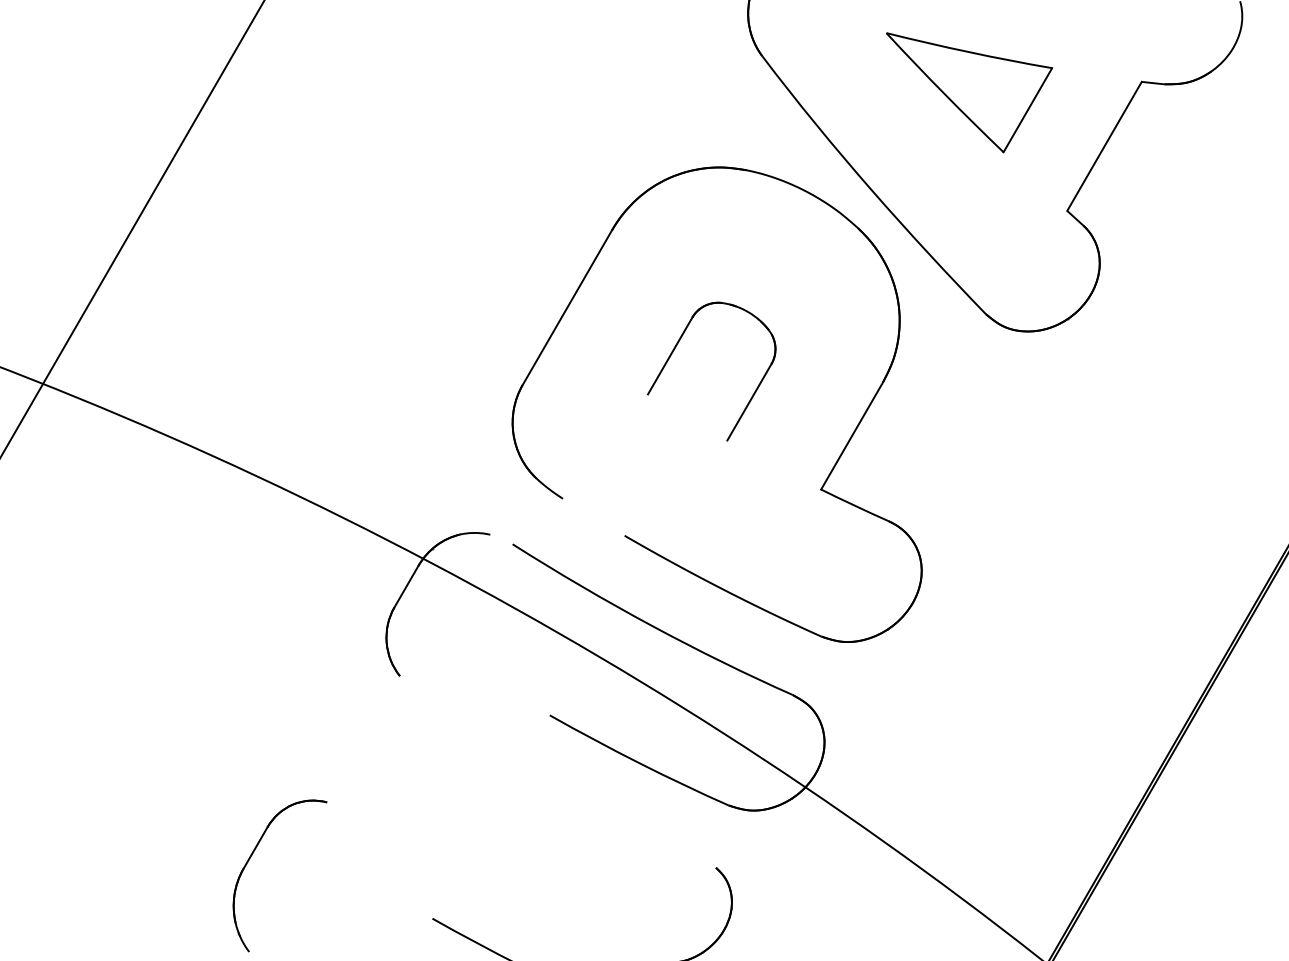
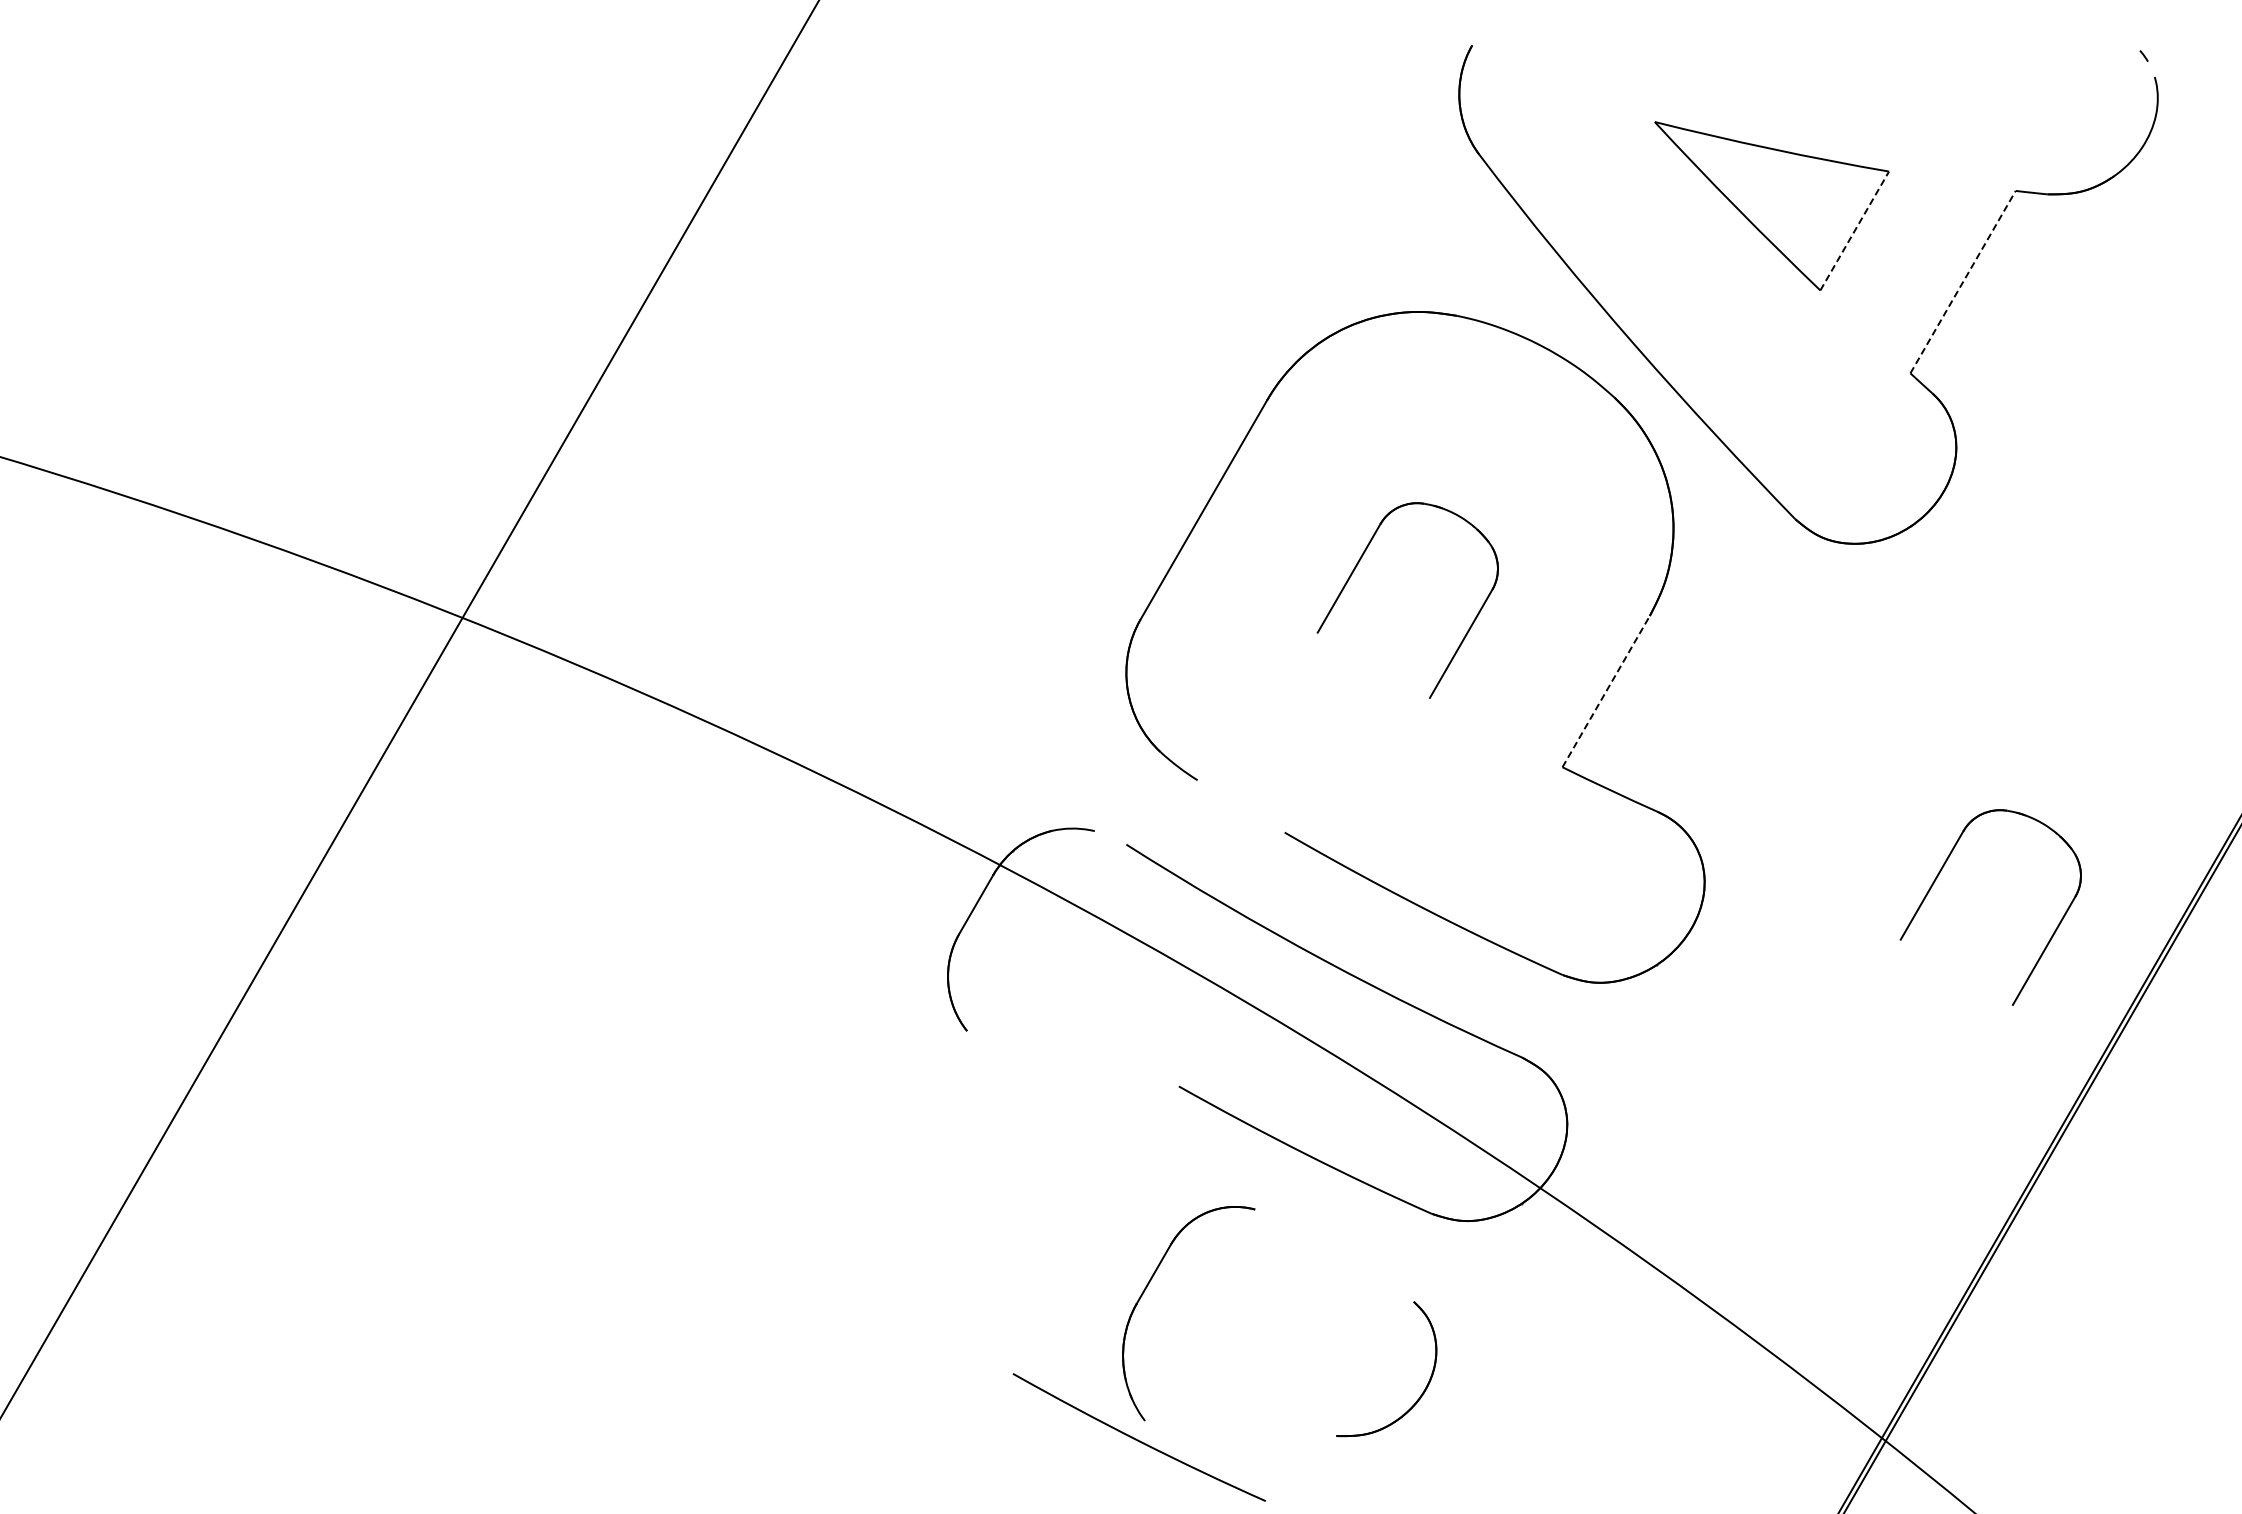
line: (1027, 110) -> (1854, 231), solid -> dashed
line: (1104, 145) -> (1963, 281), solid -> dashed
line: (852, 435) -> (1606, 691), solid -> dashed
part: (1086, 568) -> (1937, 878), added
part: (250, 858) -> (1146, 1289), moved

